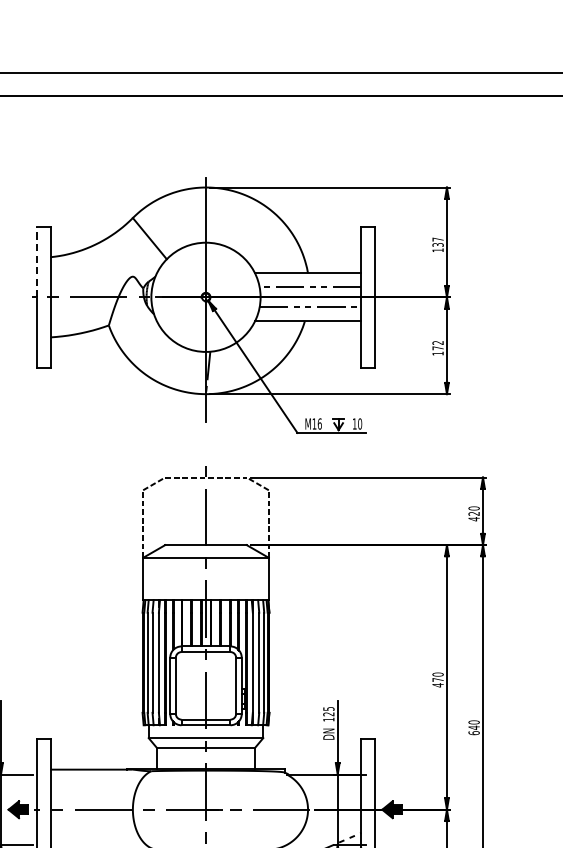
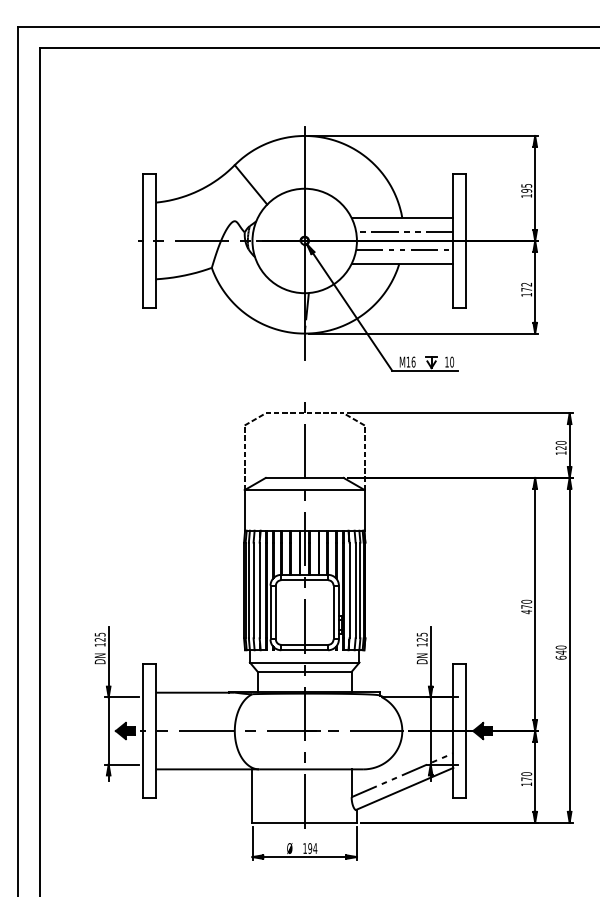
text: (437, 242) -> (526, 188), 137 -> 195
line: (37, 262) -> (143, 207), dashed -> solid
text: (473, 519) -> (560, 453), 420 -> 120

